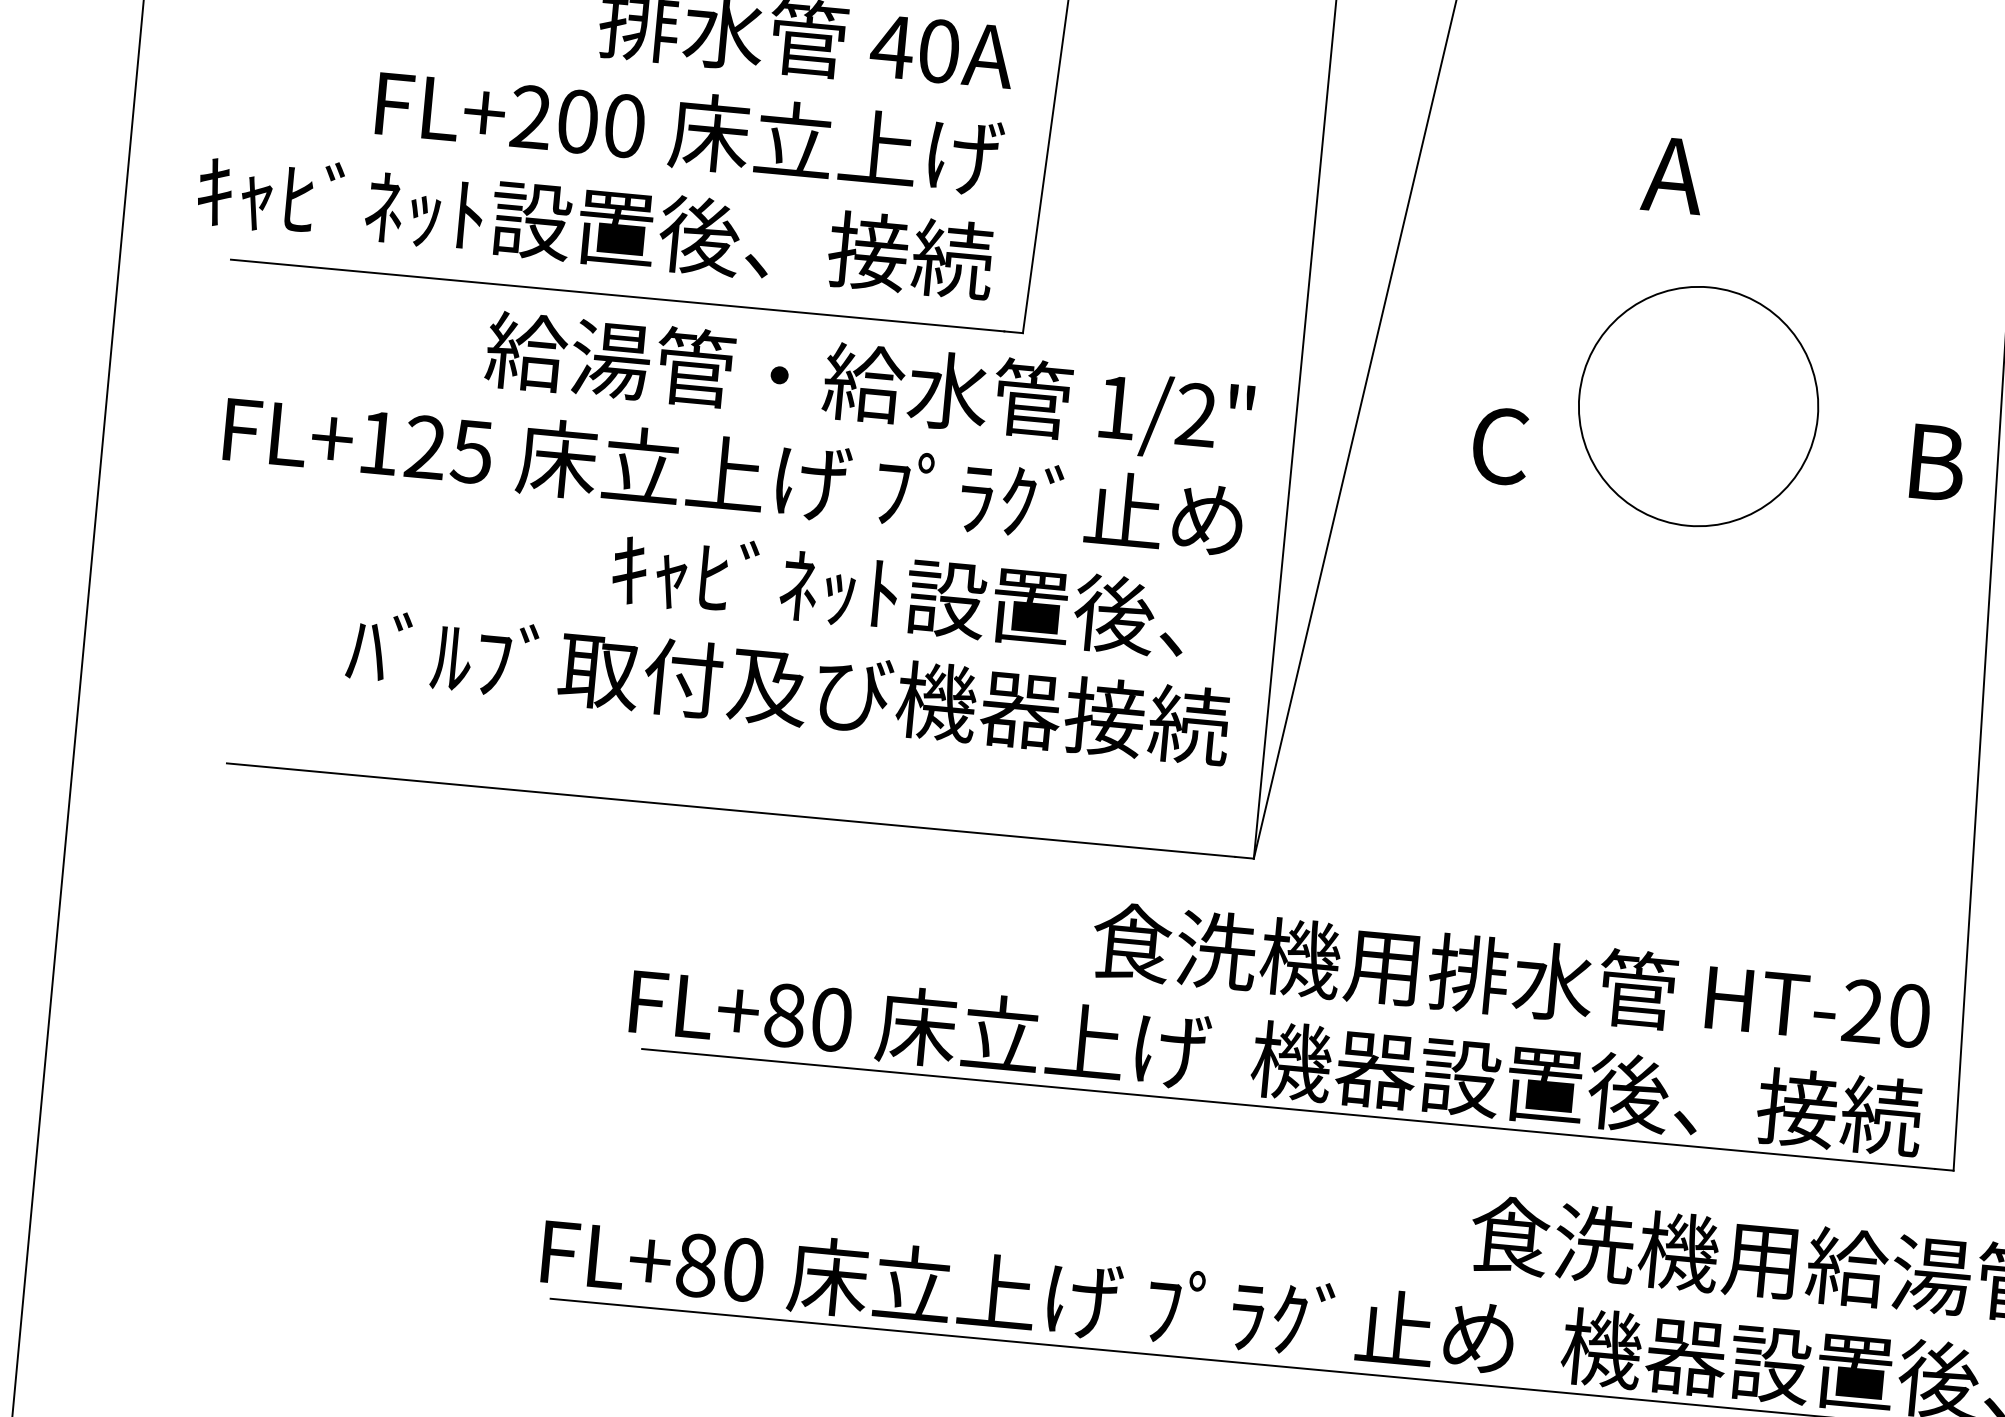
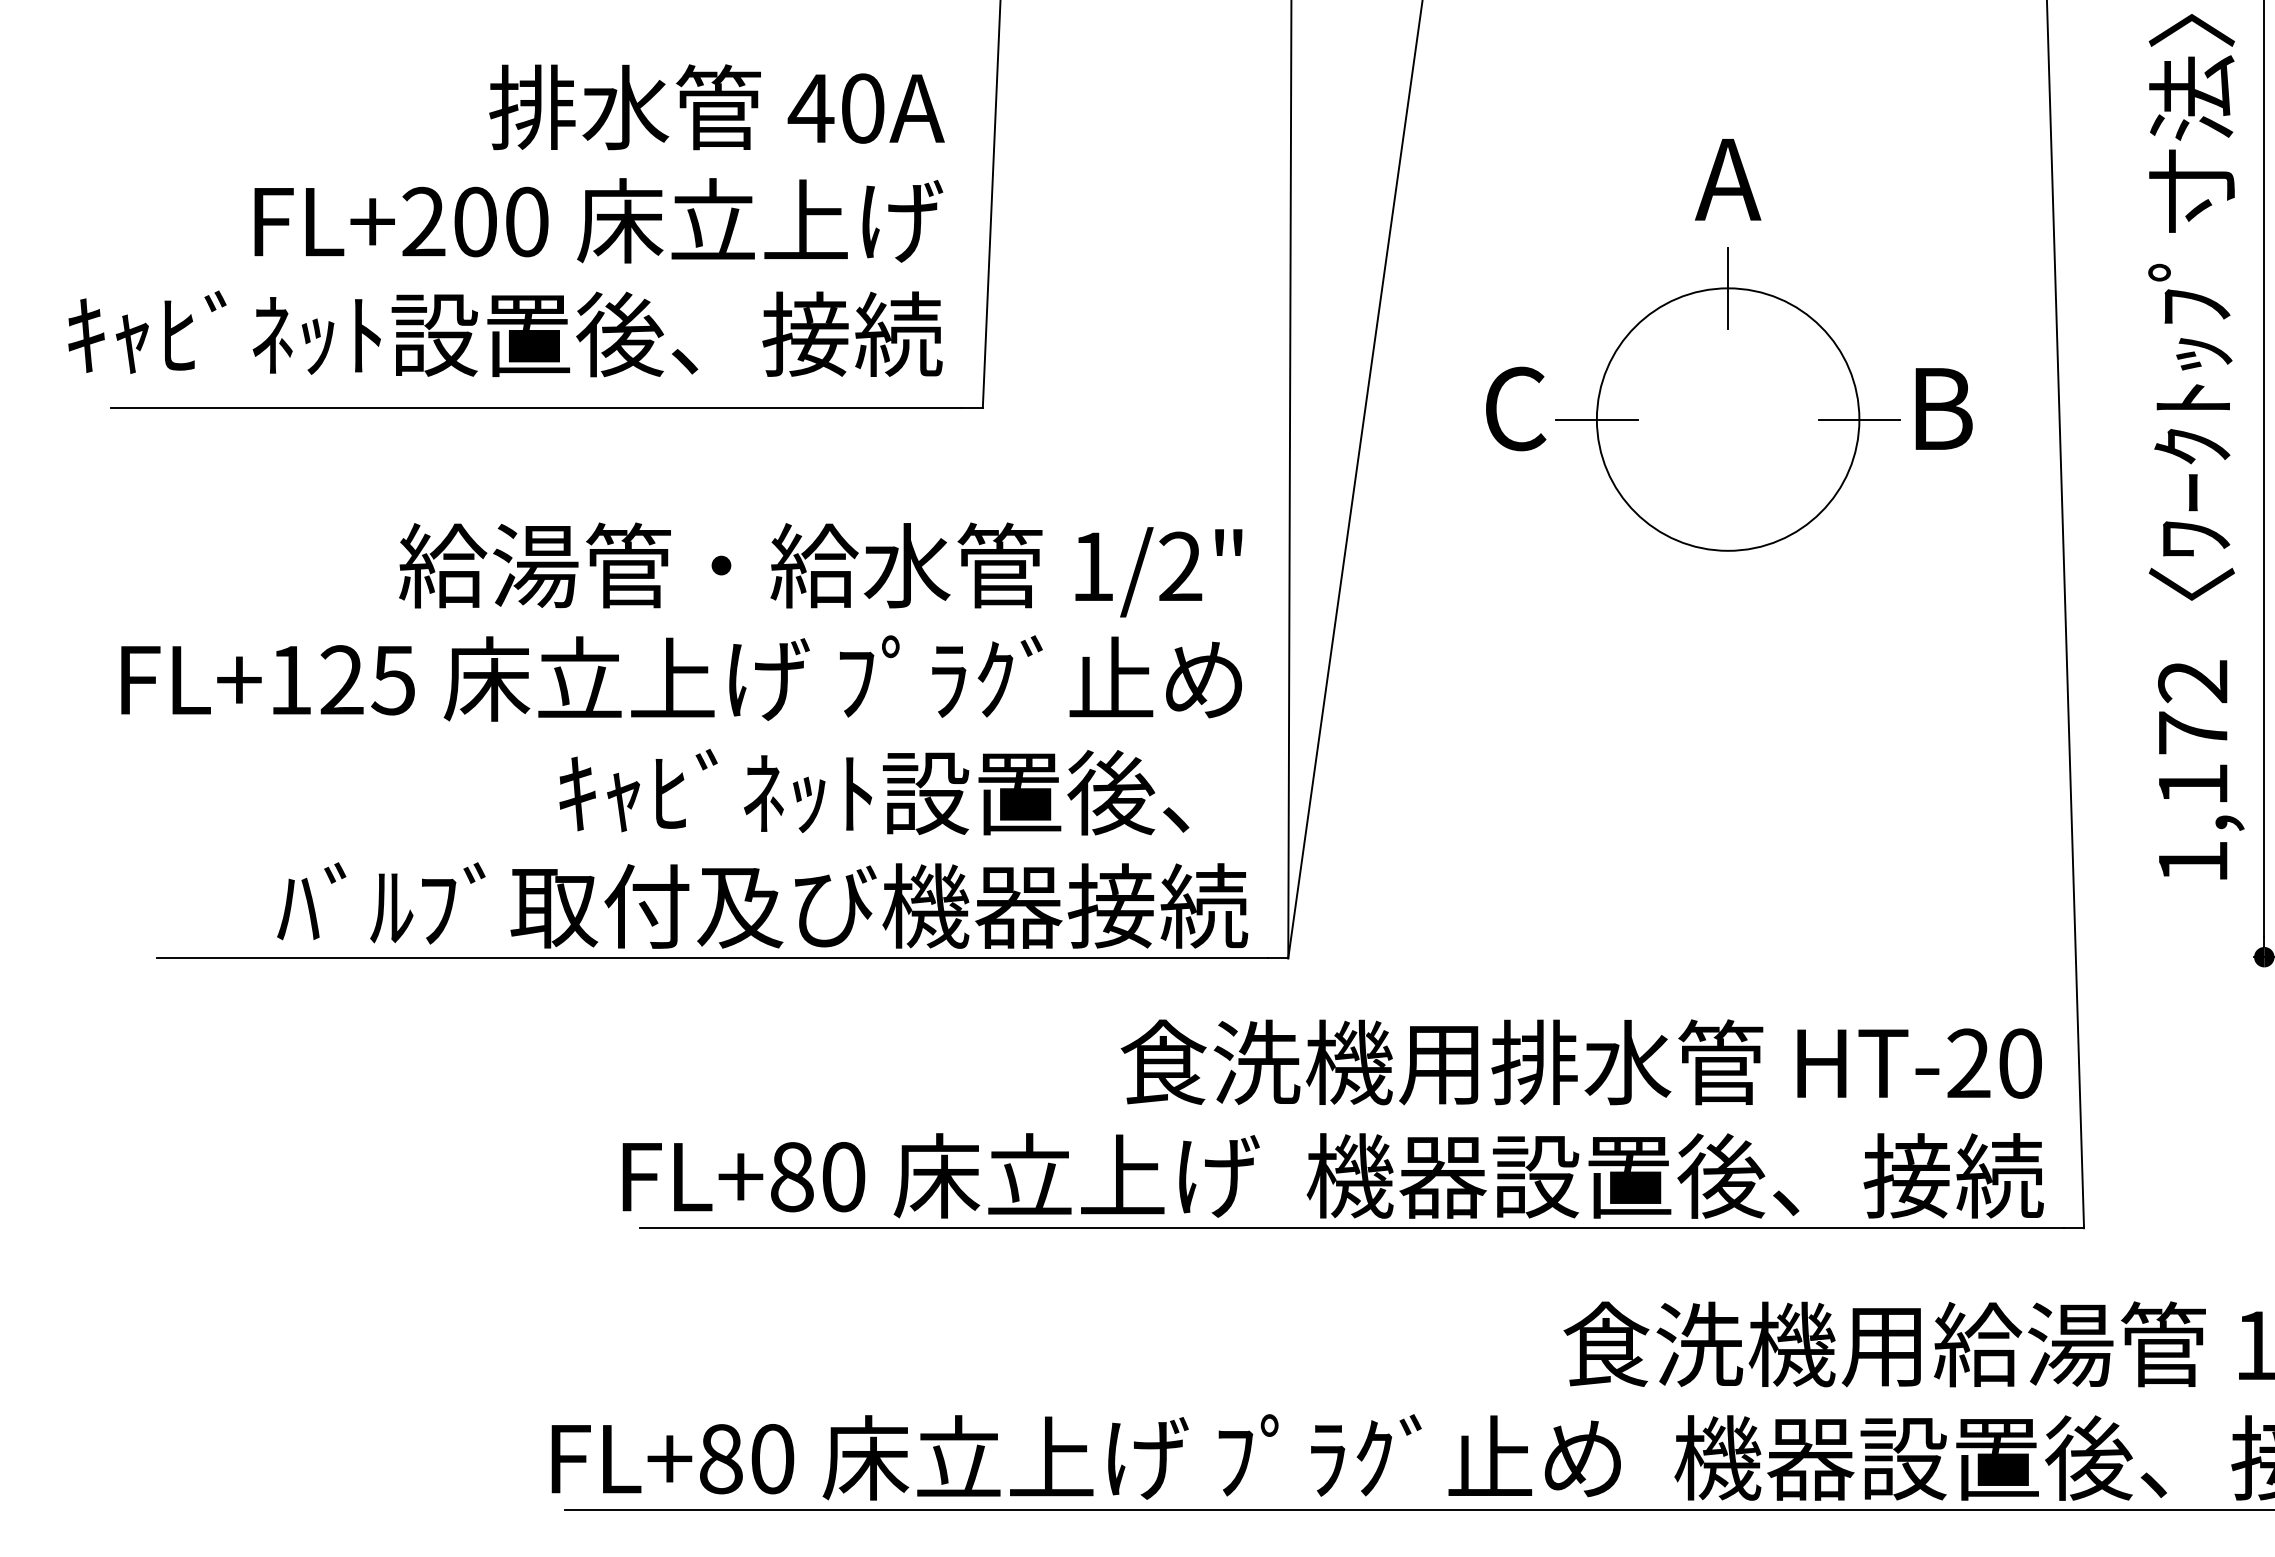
text: (1673, 175) -> (1728, 179), moved
line: (1709, 287) -> (1728, 288), added
line: (1579, 395) -> (1596, 419), added
line: (1817, 417) -> (1859, 419), added
text: (1501, 445) -> (1516, 408), moved
text: (1937, 462) -> (1943, 408), moved
text: (731, 526) -> (684, 735), moved

